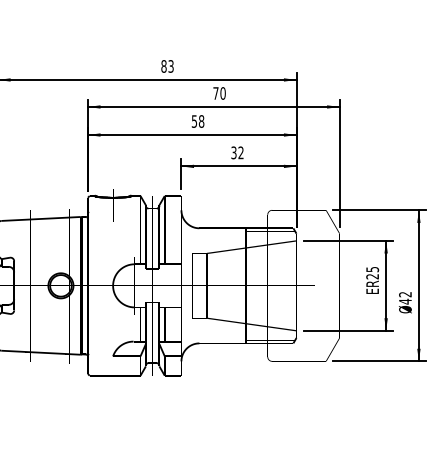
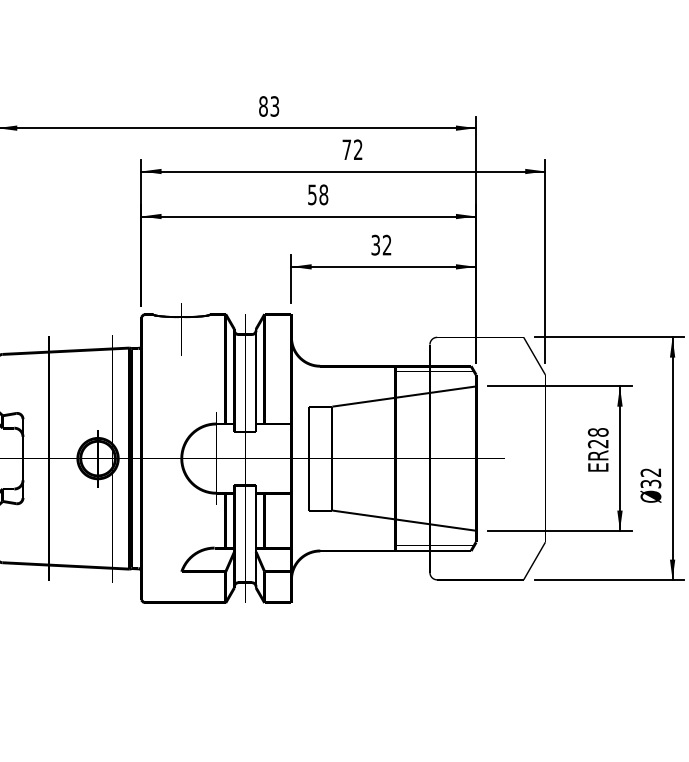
text: (222, 93) -> (357, 149), 70 -> 72
text: (372, 269) -> (598, 432), 25 -> 28
text: (405, 301) -> (651, 483), 42 -> 32

